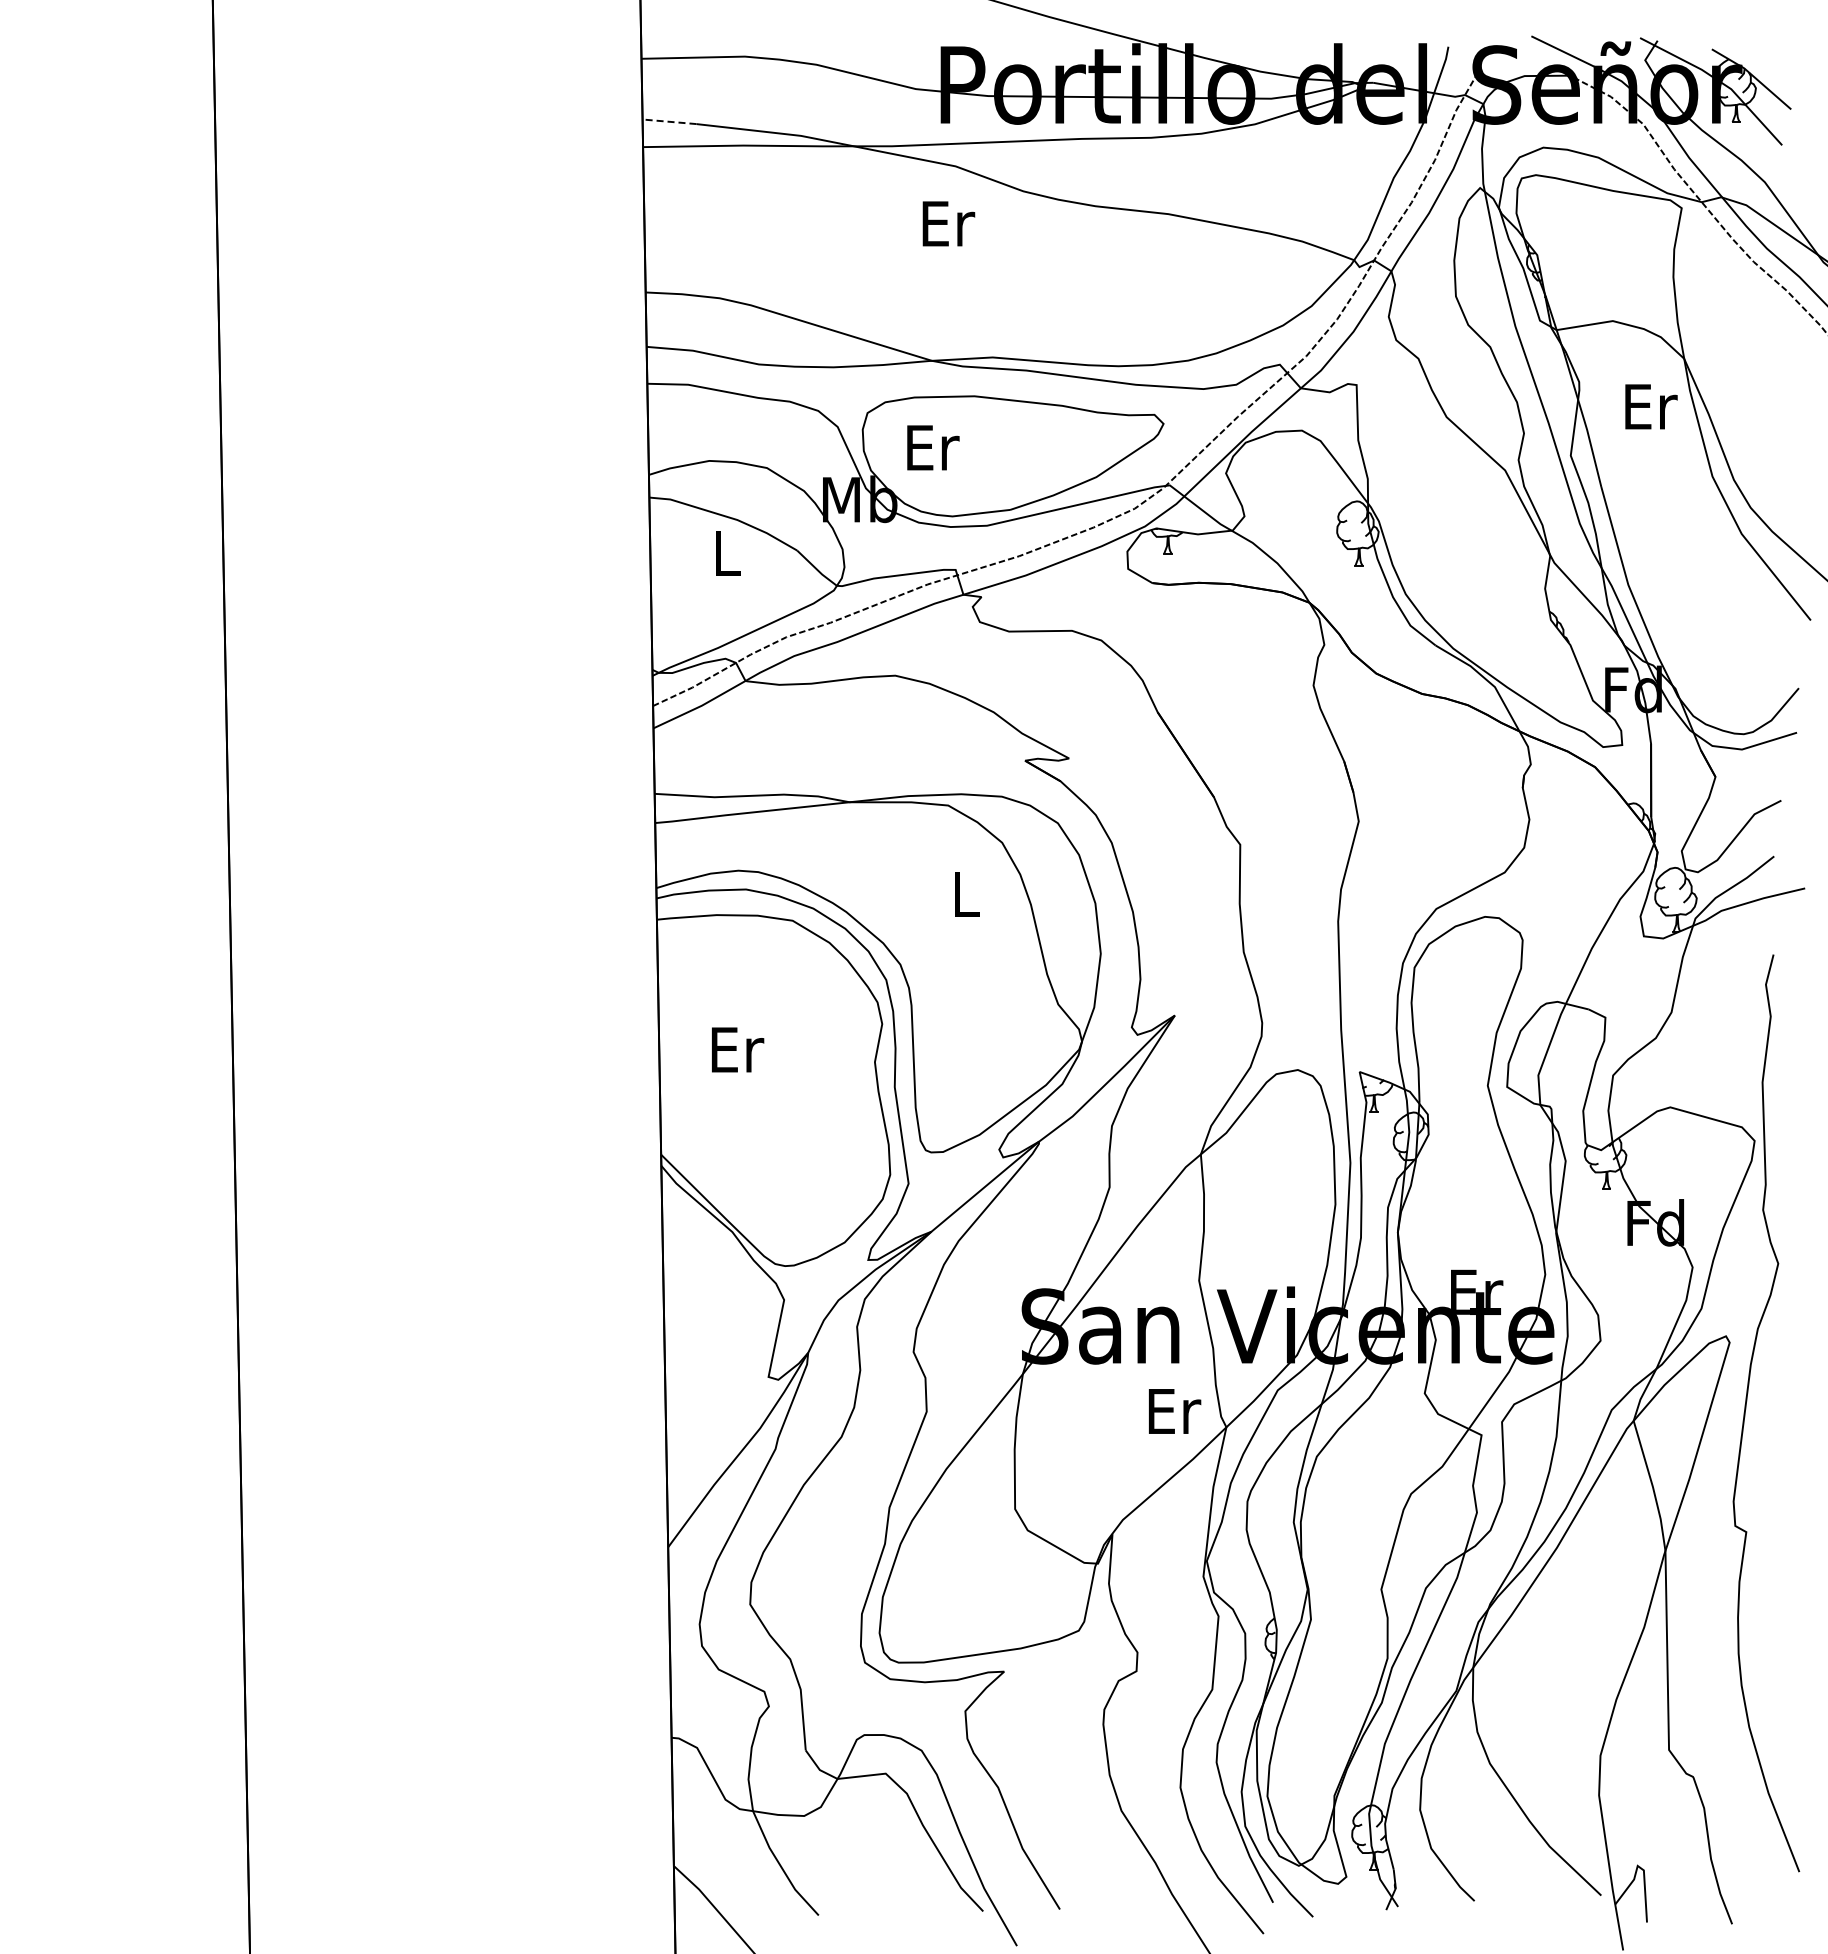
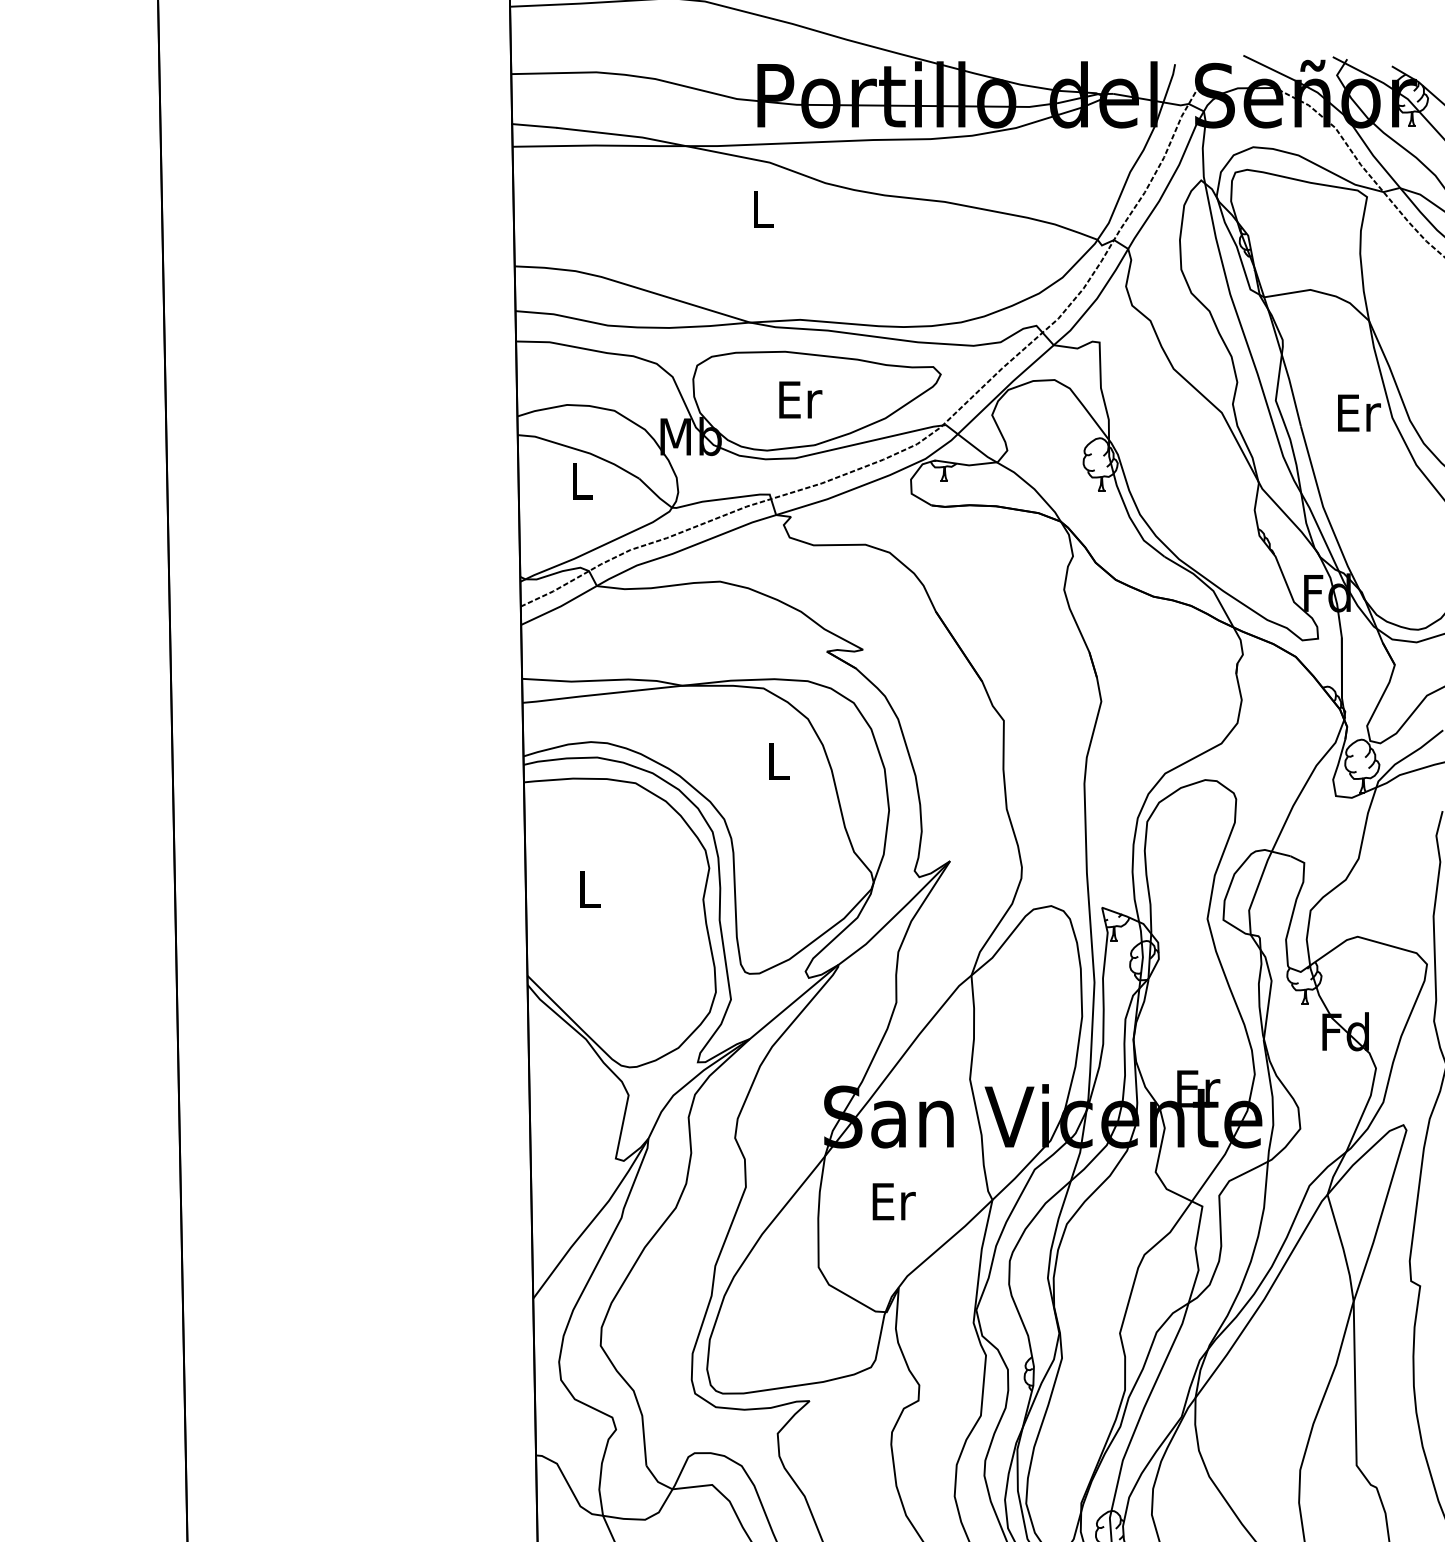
line: (669, 121) -> (534, 125), dashed -> solid
text: (948, 223) -> (763, 209), Er -> L
text: (1651, 406) -> (1359, 412), moved
text: (933, 447) -> (800, 399), moved
text: (737, 1049) -> (590, 889), Er -> L
text: (1175, 1411) -> (894, 1201), moved

